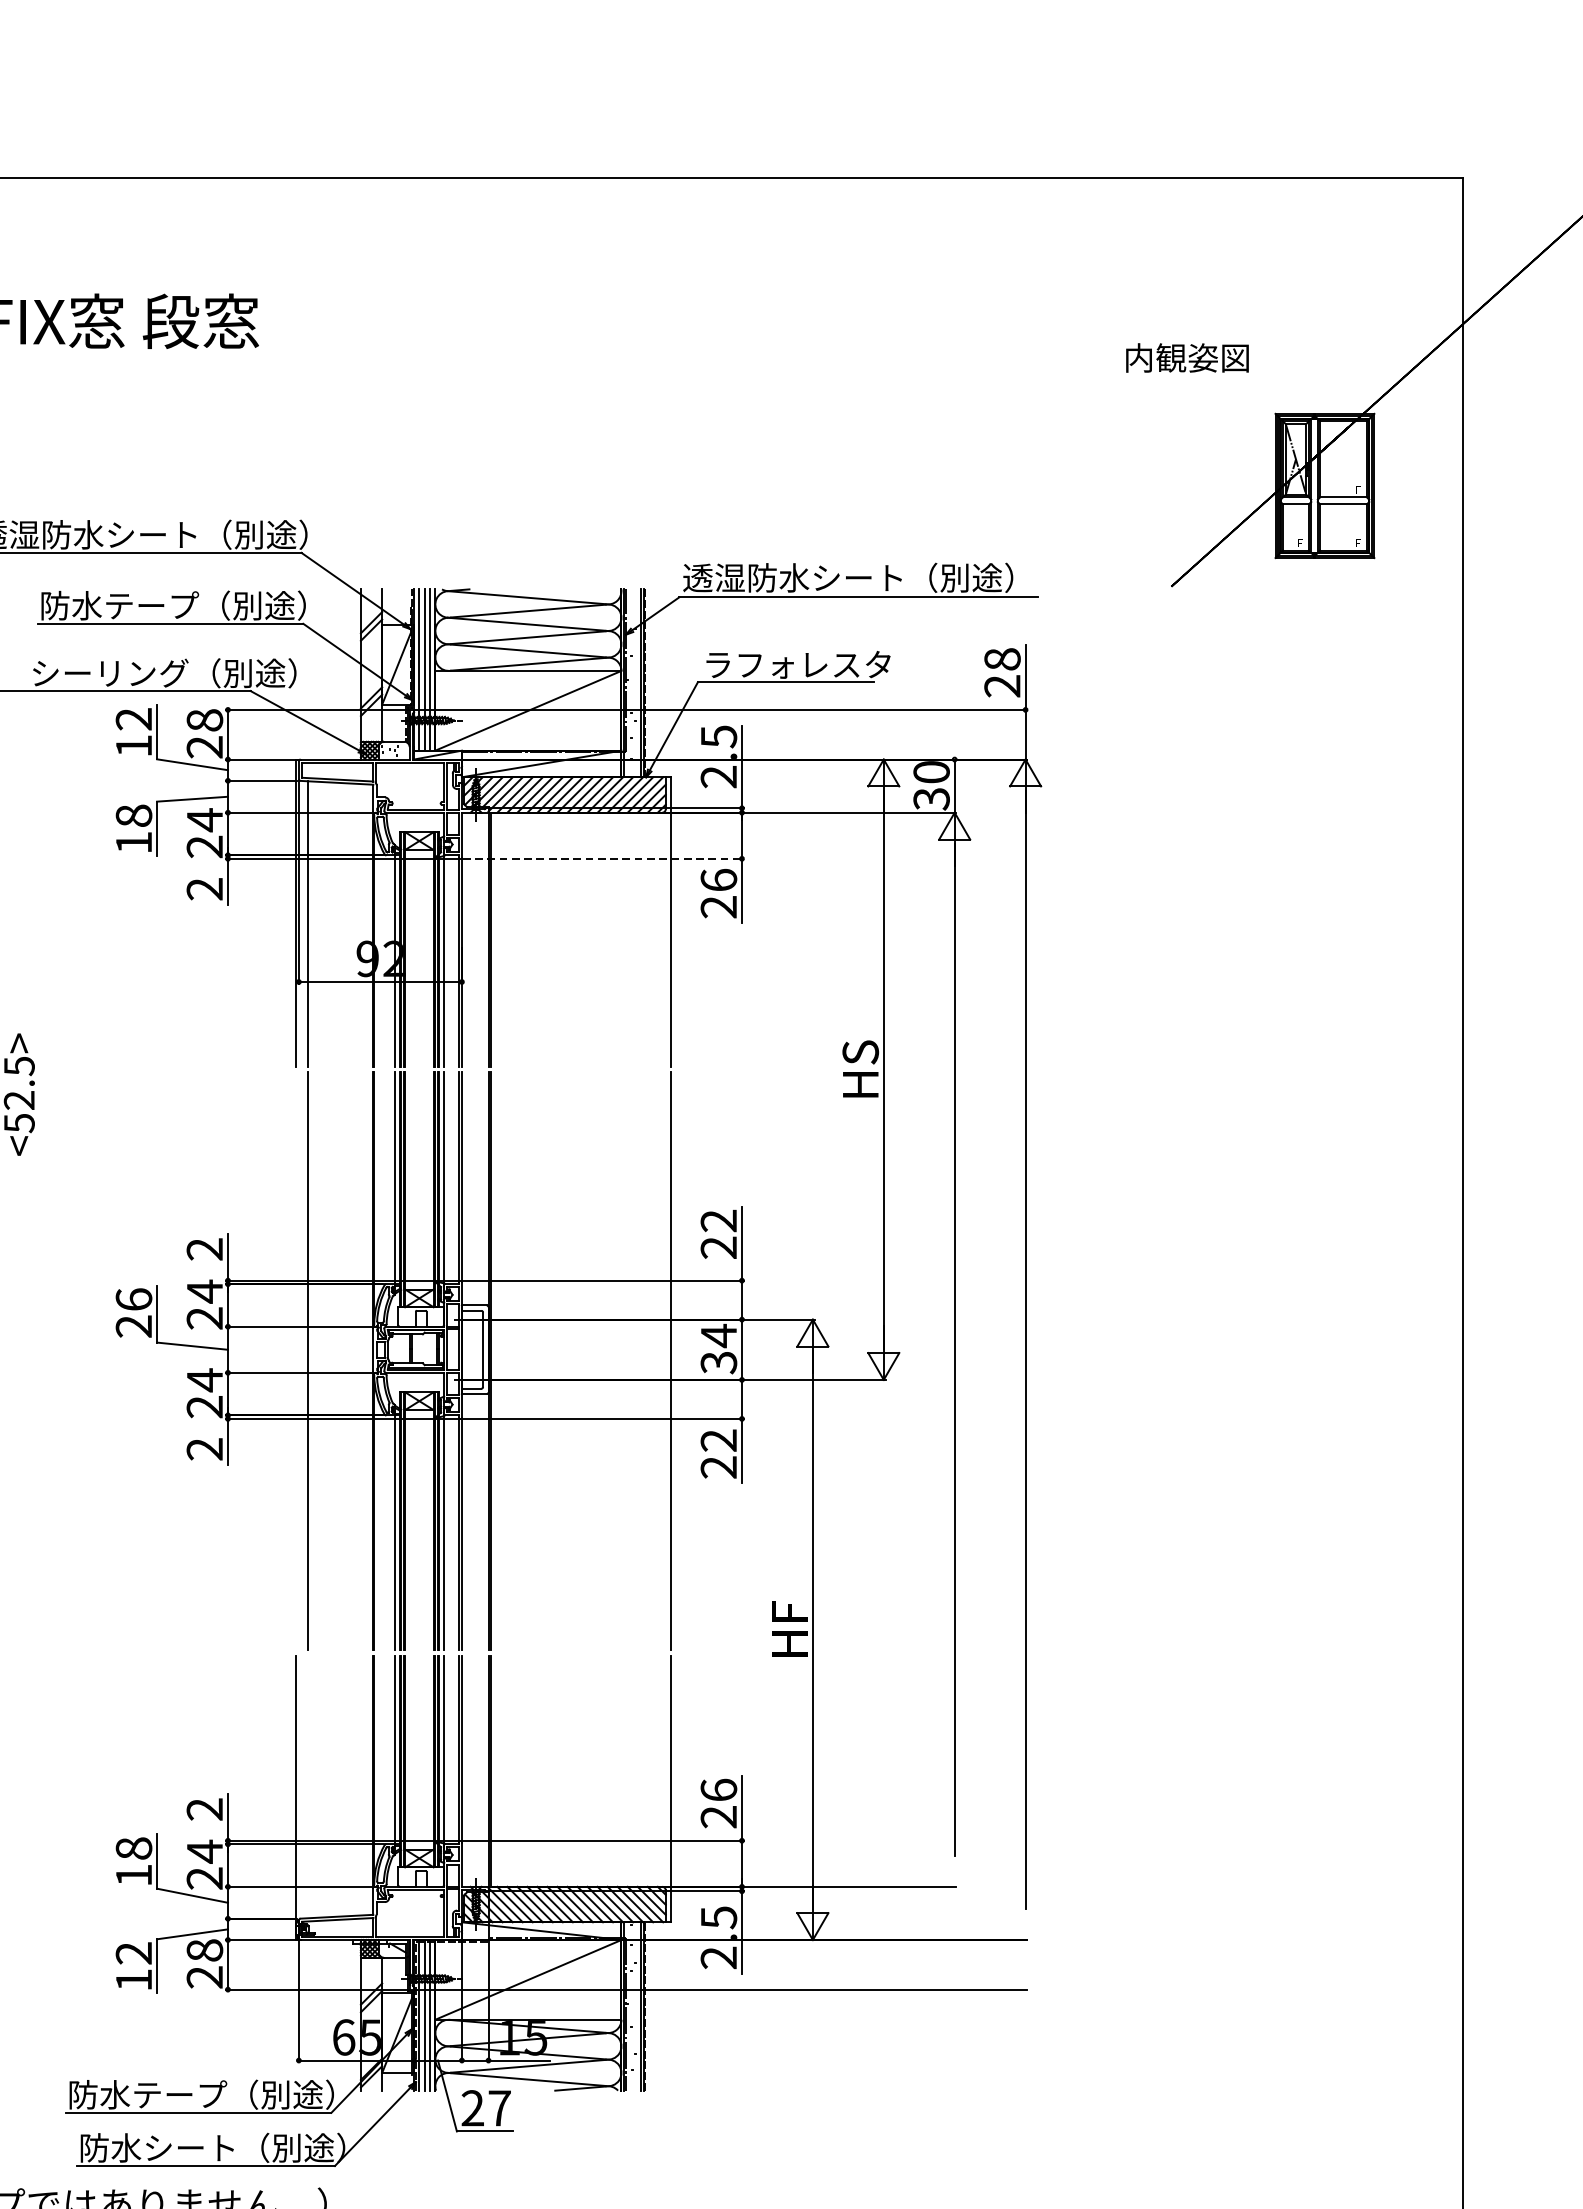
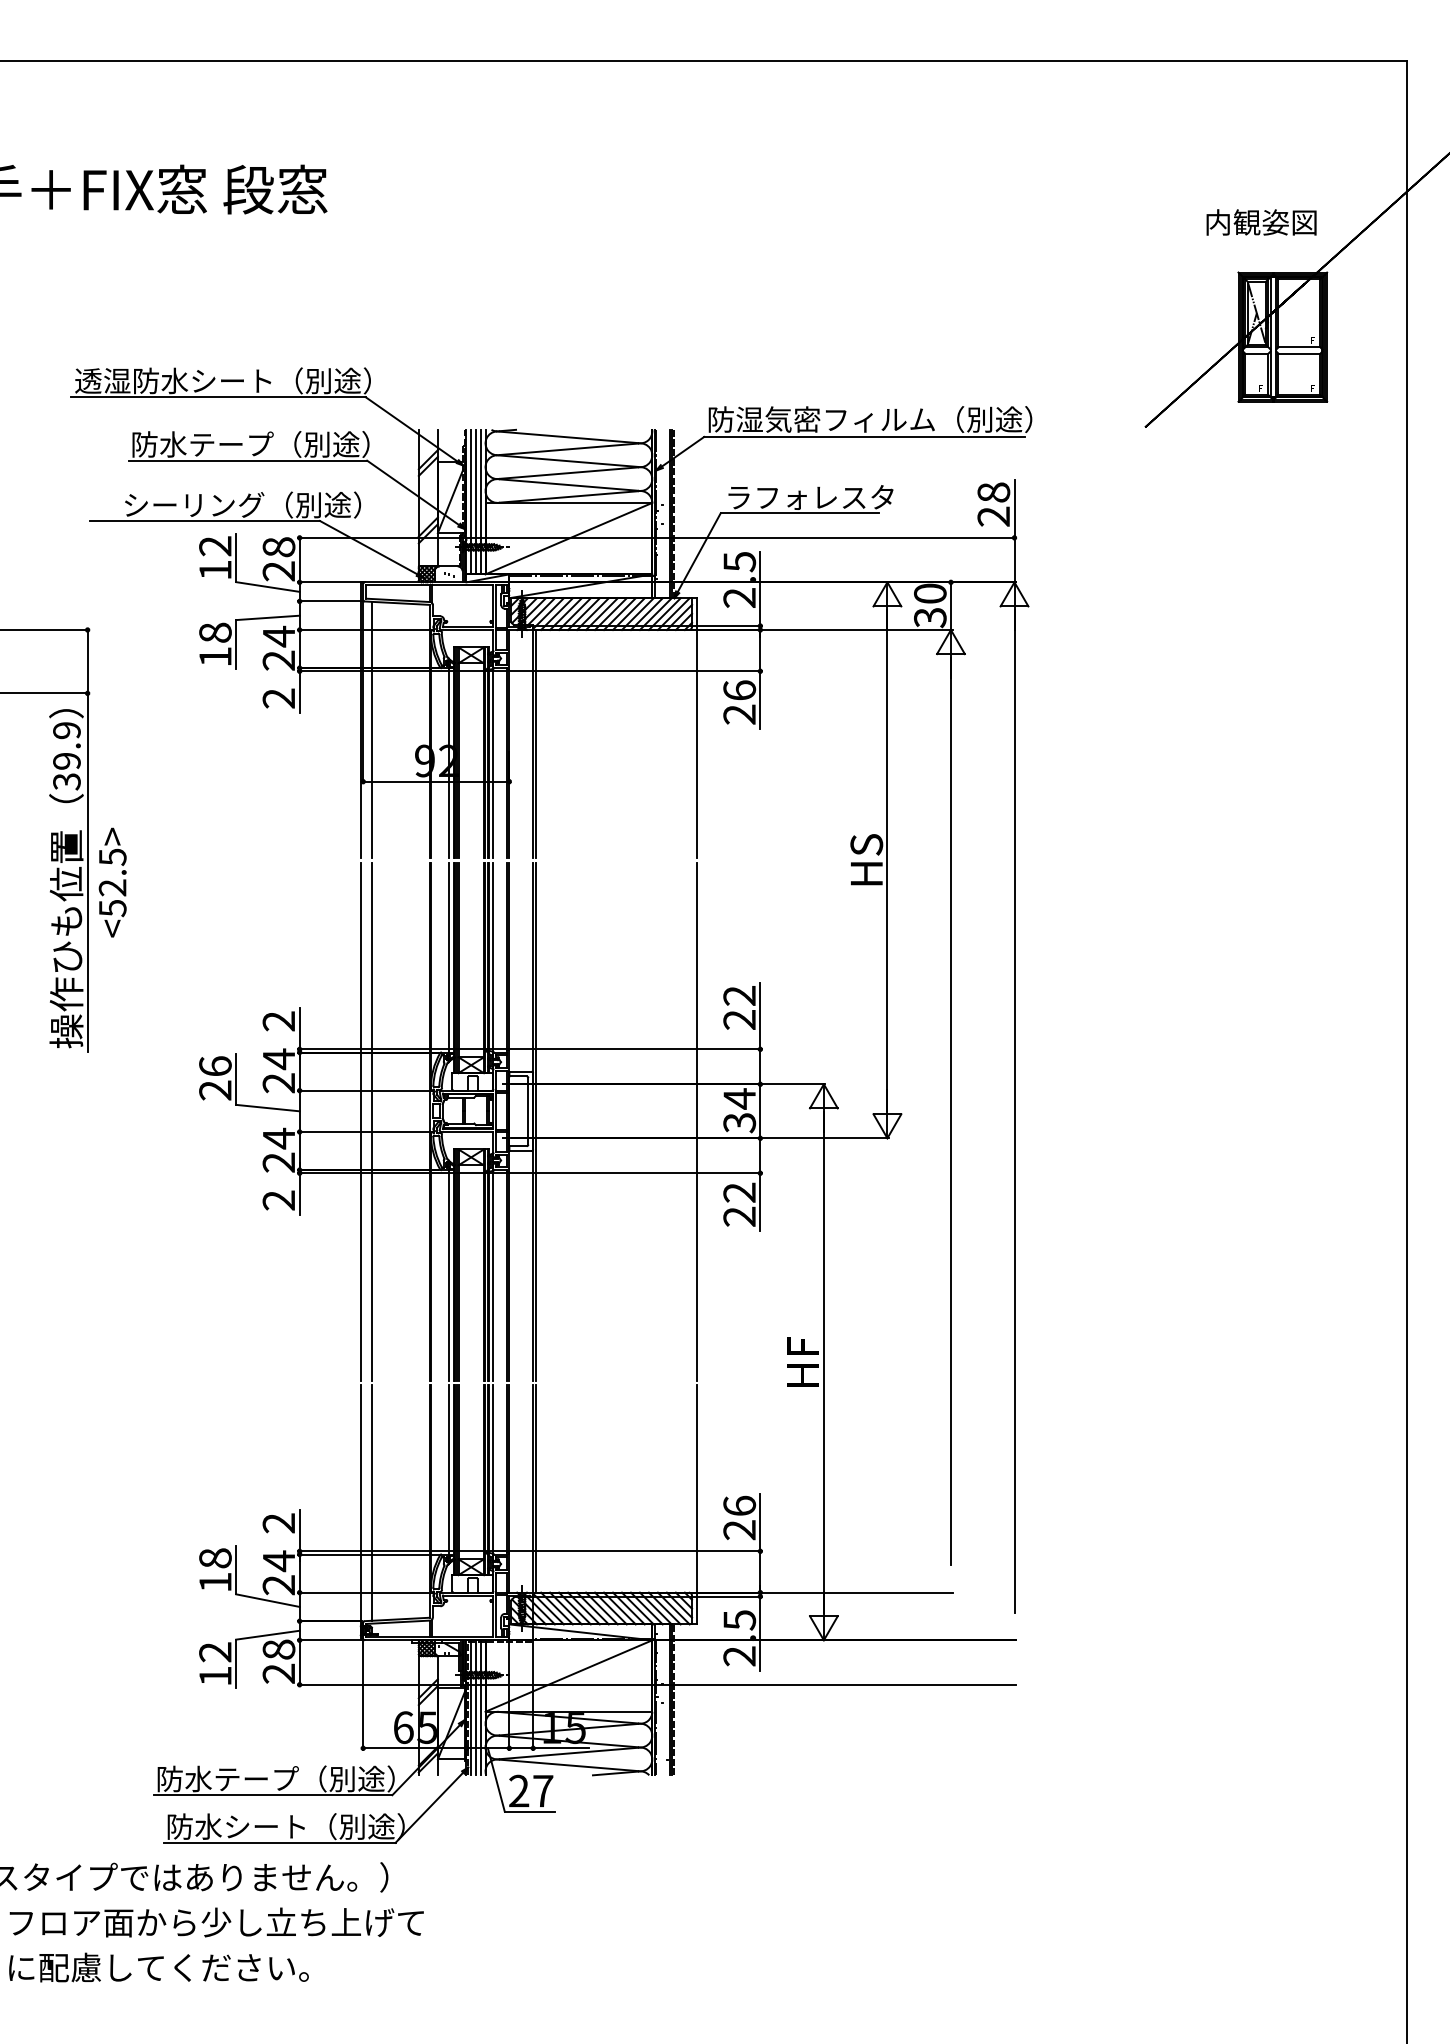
text: (1187, 358) -> (1261, 222), moved
text: (863, 577) -> (869, 419), 透湿防水シート（別途） -> 防湿気密フィルム（別途）
line: (603, 859) -> (636, 671), dashed -> solid
line: (295, 1361) -> (360, 1121), added
line: (308, 1786) -> (371, 1502), added

